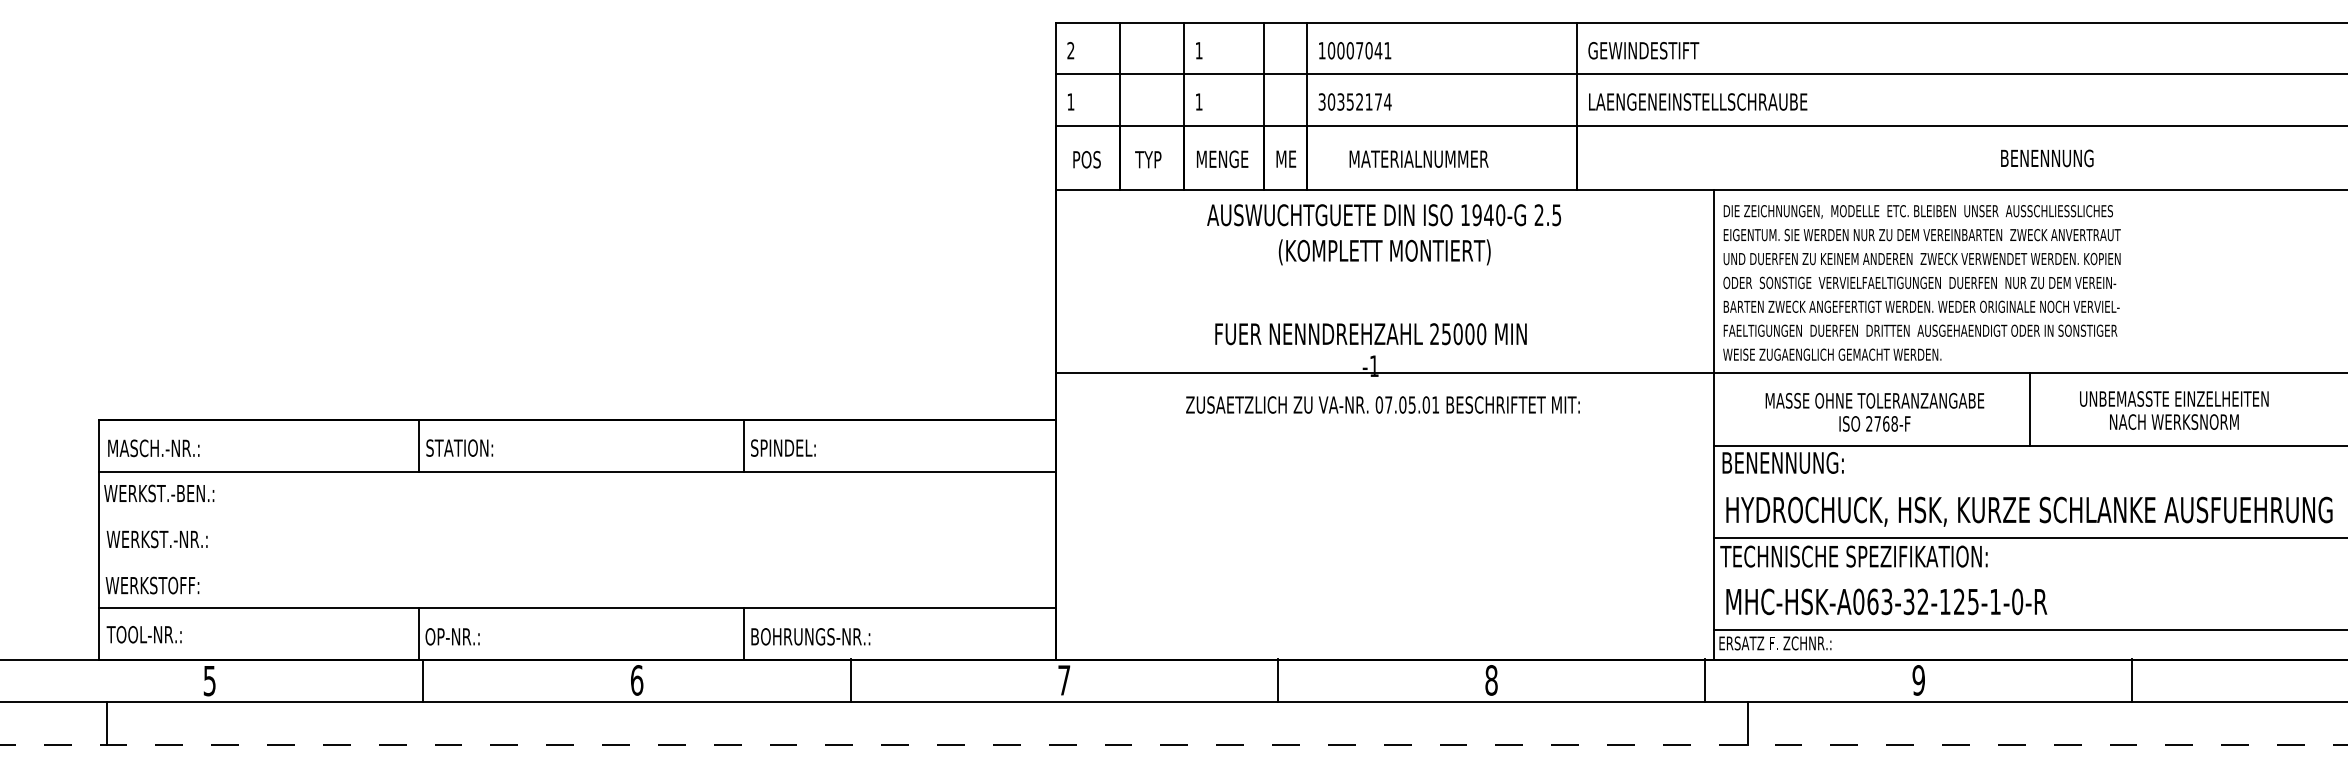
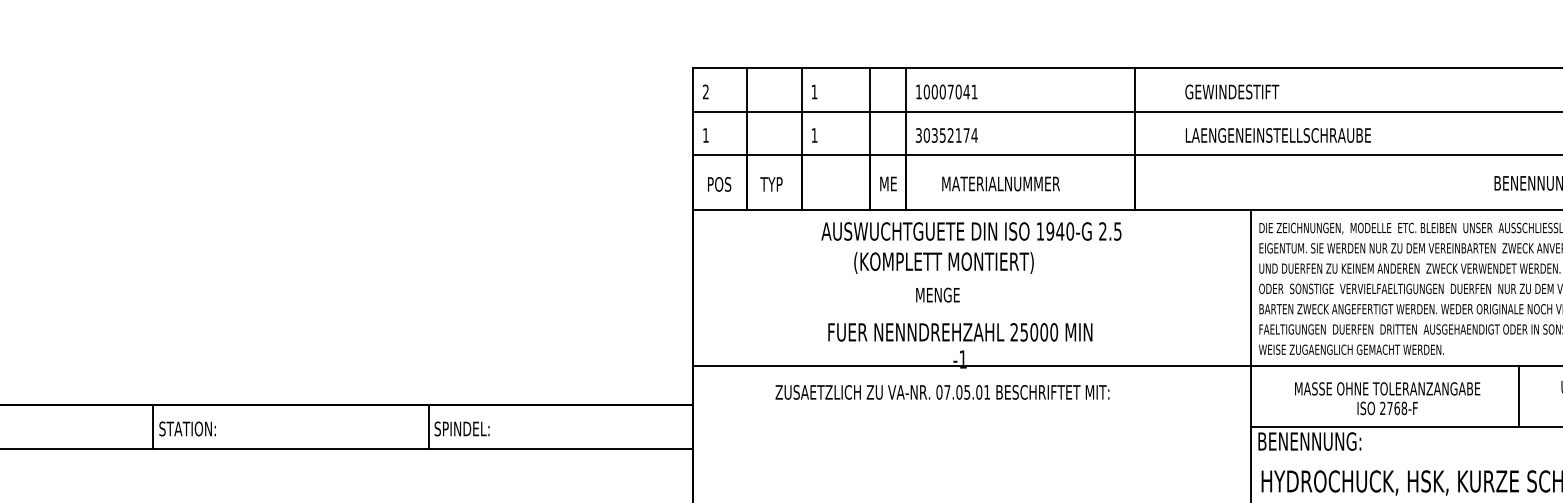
text: (1643, 50) -> (1232, 91), moved
text: (1698, 101) -> (1278, 135), moved
text: (1222, 159) -> (937, 295), moved
text: (1384, 252) -> (943, 263), moved
text: (1382, 404) -> (942, 391), moved

